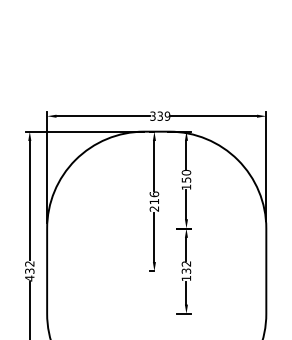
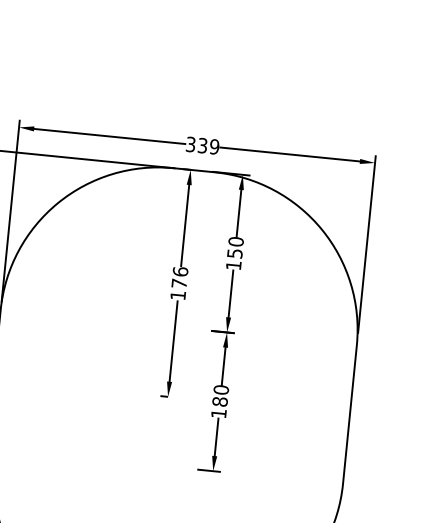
text: (153, 205) -> (177, 289), 216 -> 176
text: (186, 267) -> (220, 395), 132 -> 180

